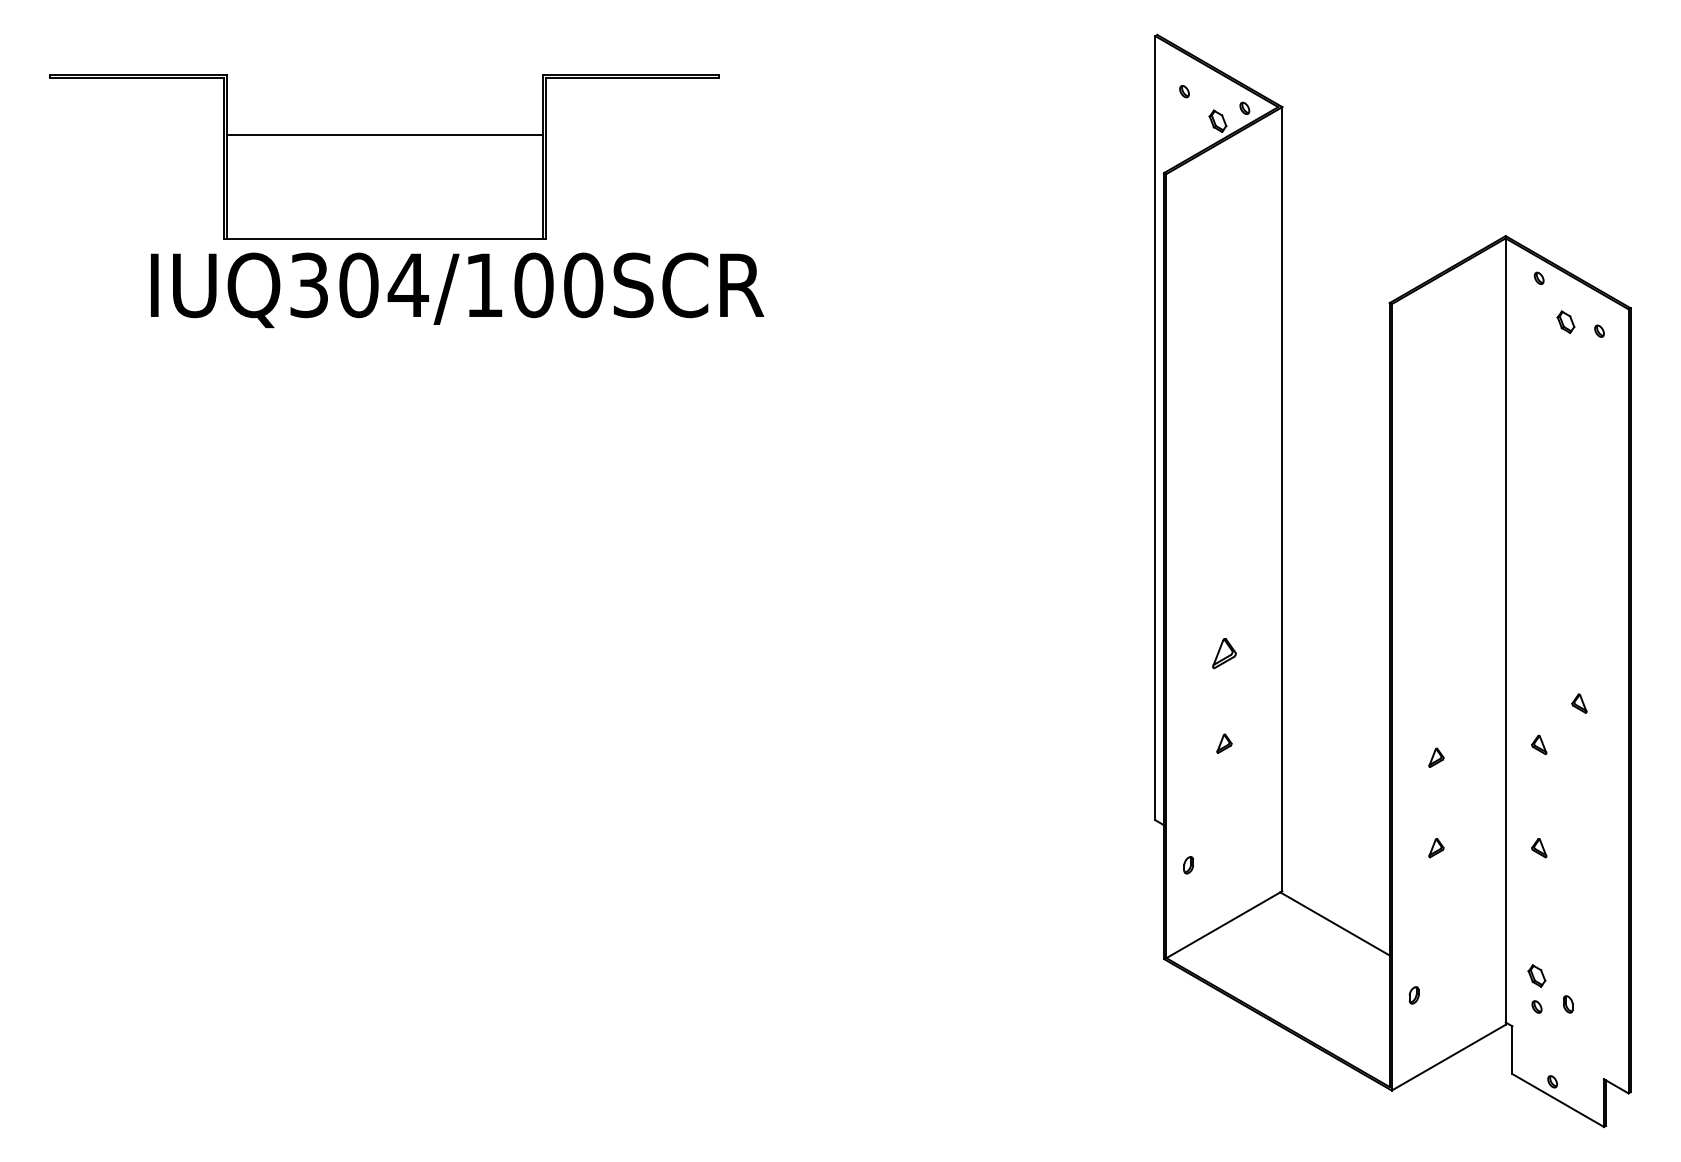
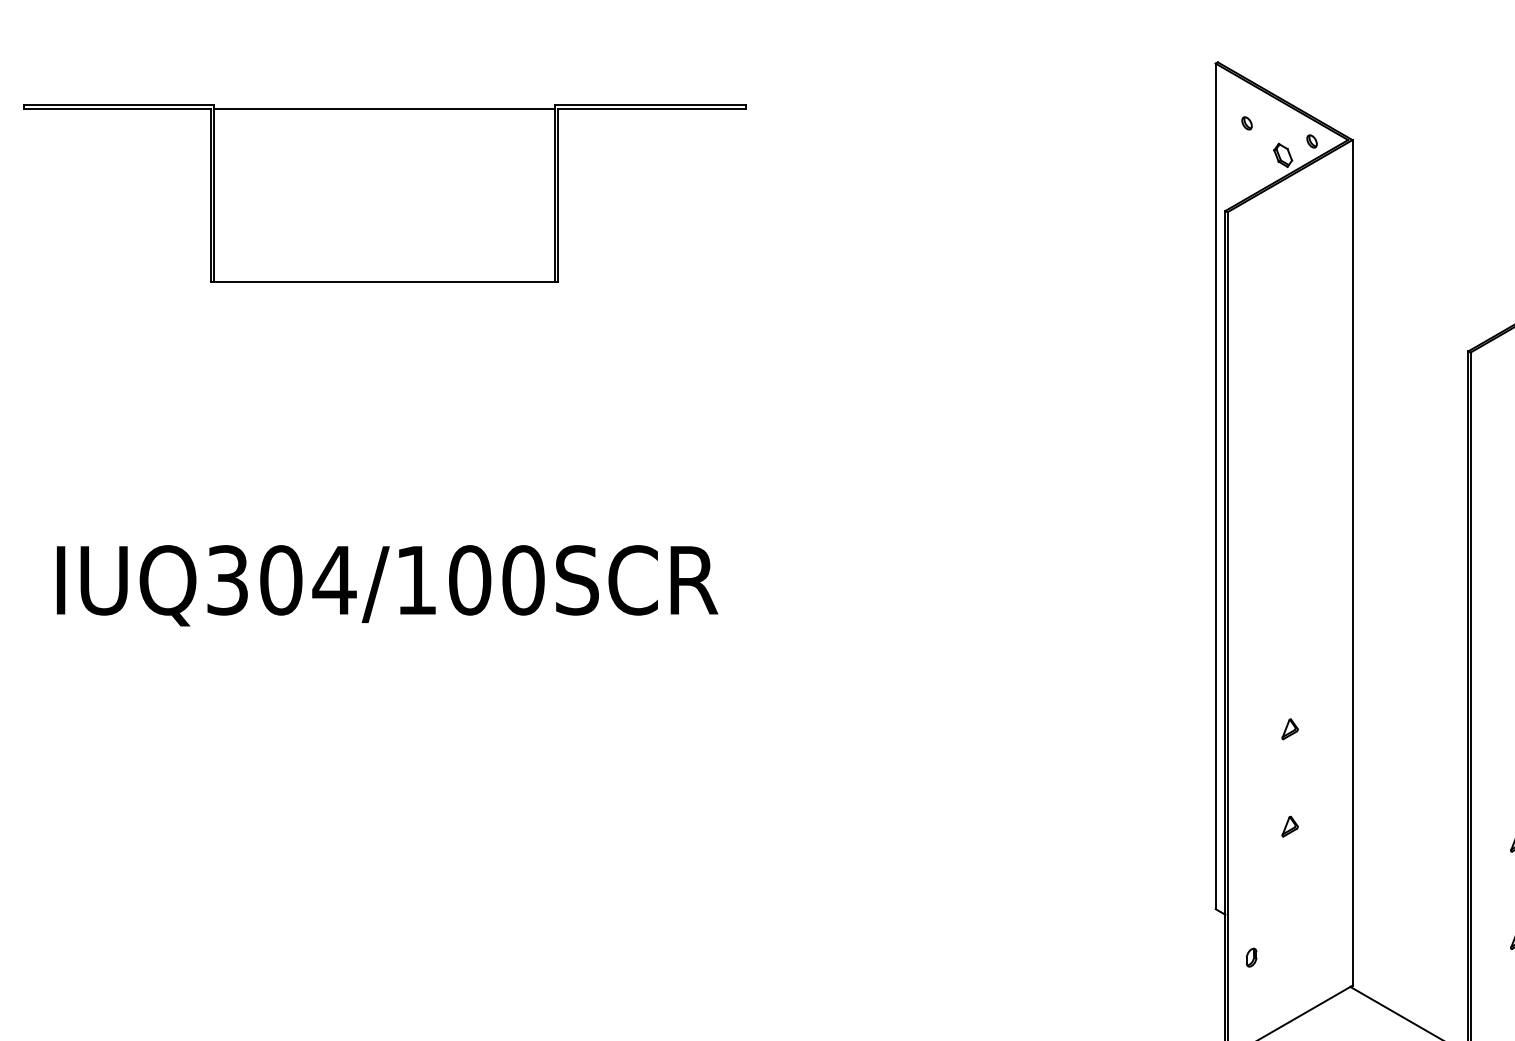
line: (384, 134) -> (384, 108), moved
text: (457, 290) -> (387, 585), moved
part: (1224, 653) -> (1290, 729), size x0.62

